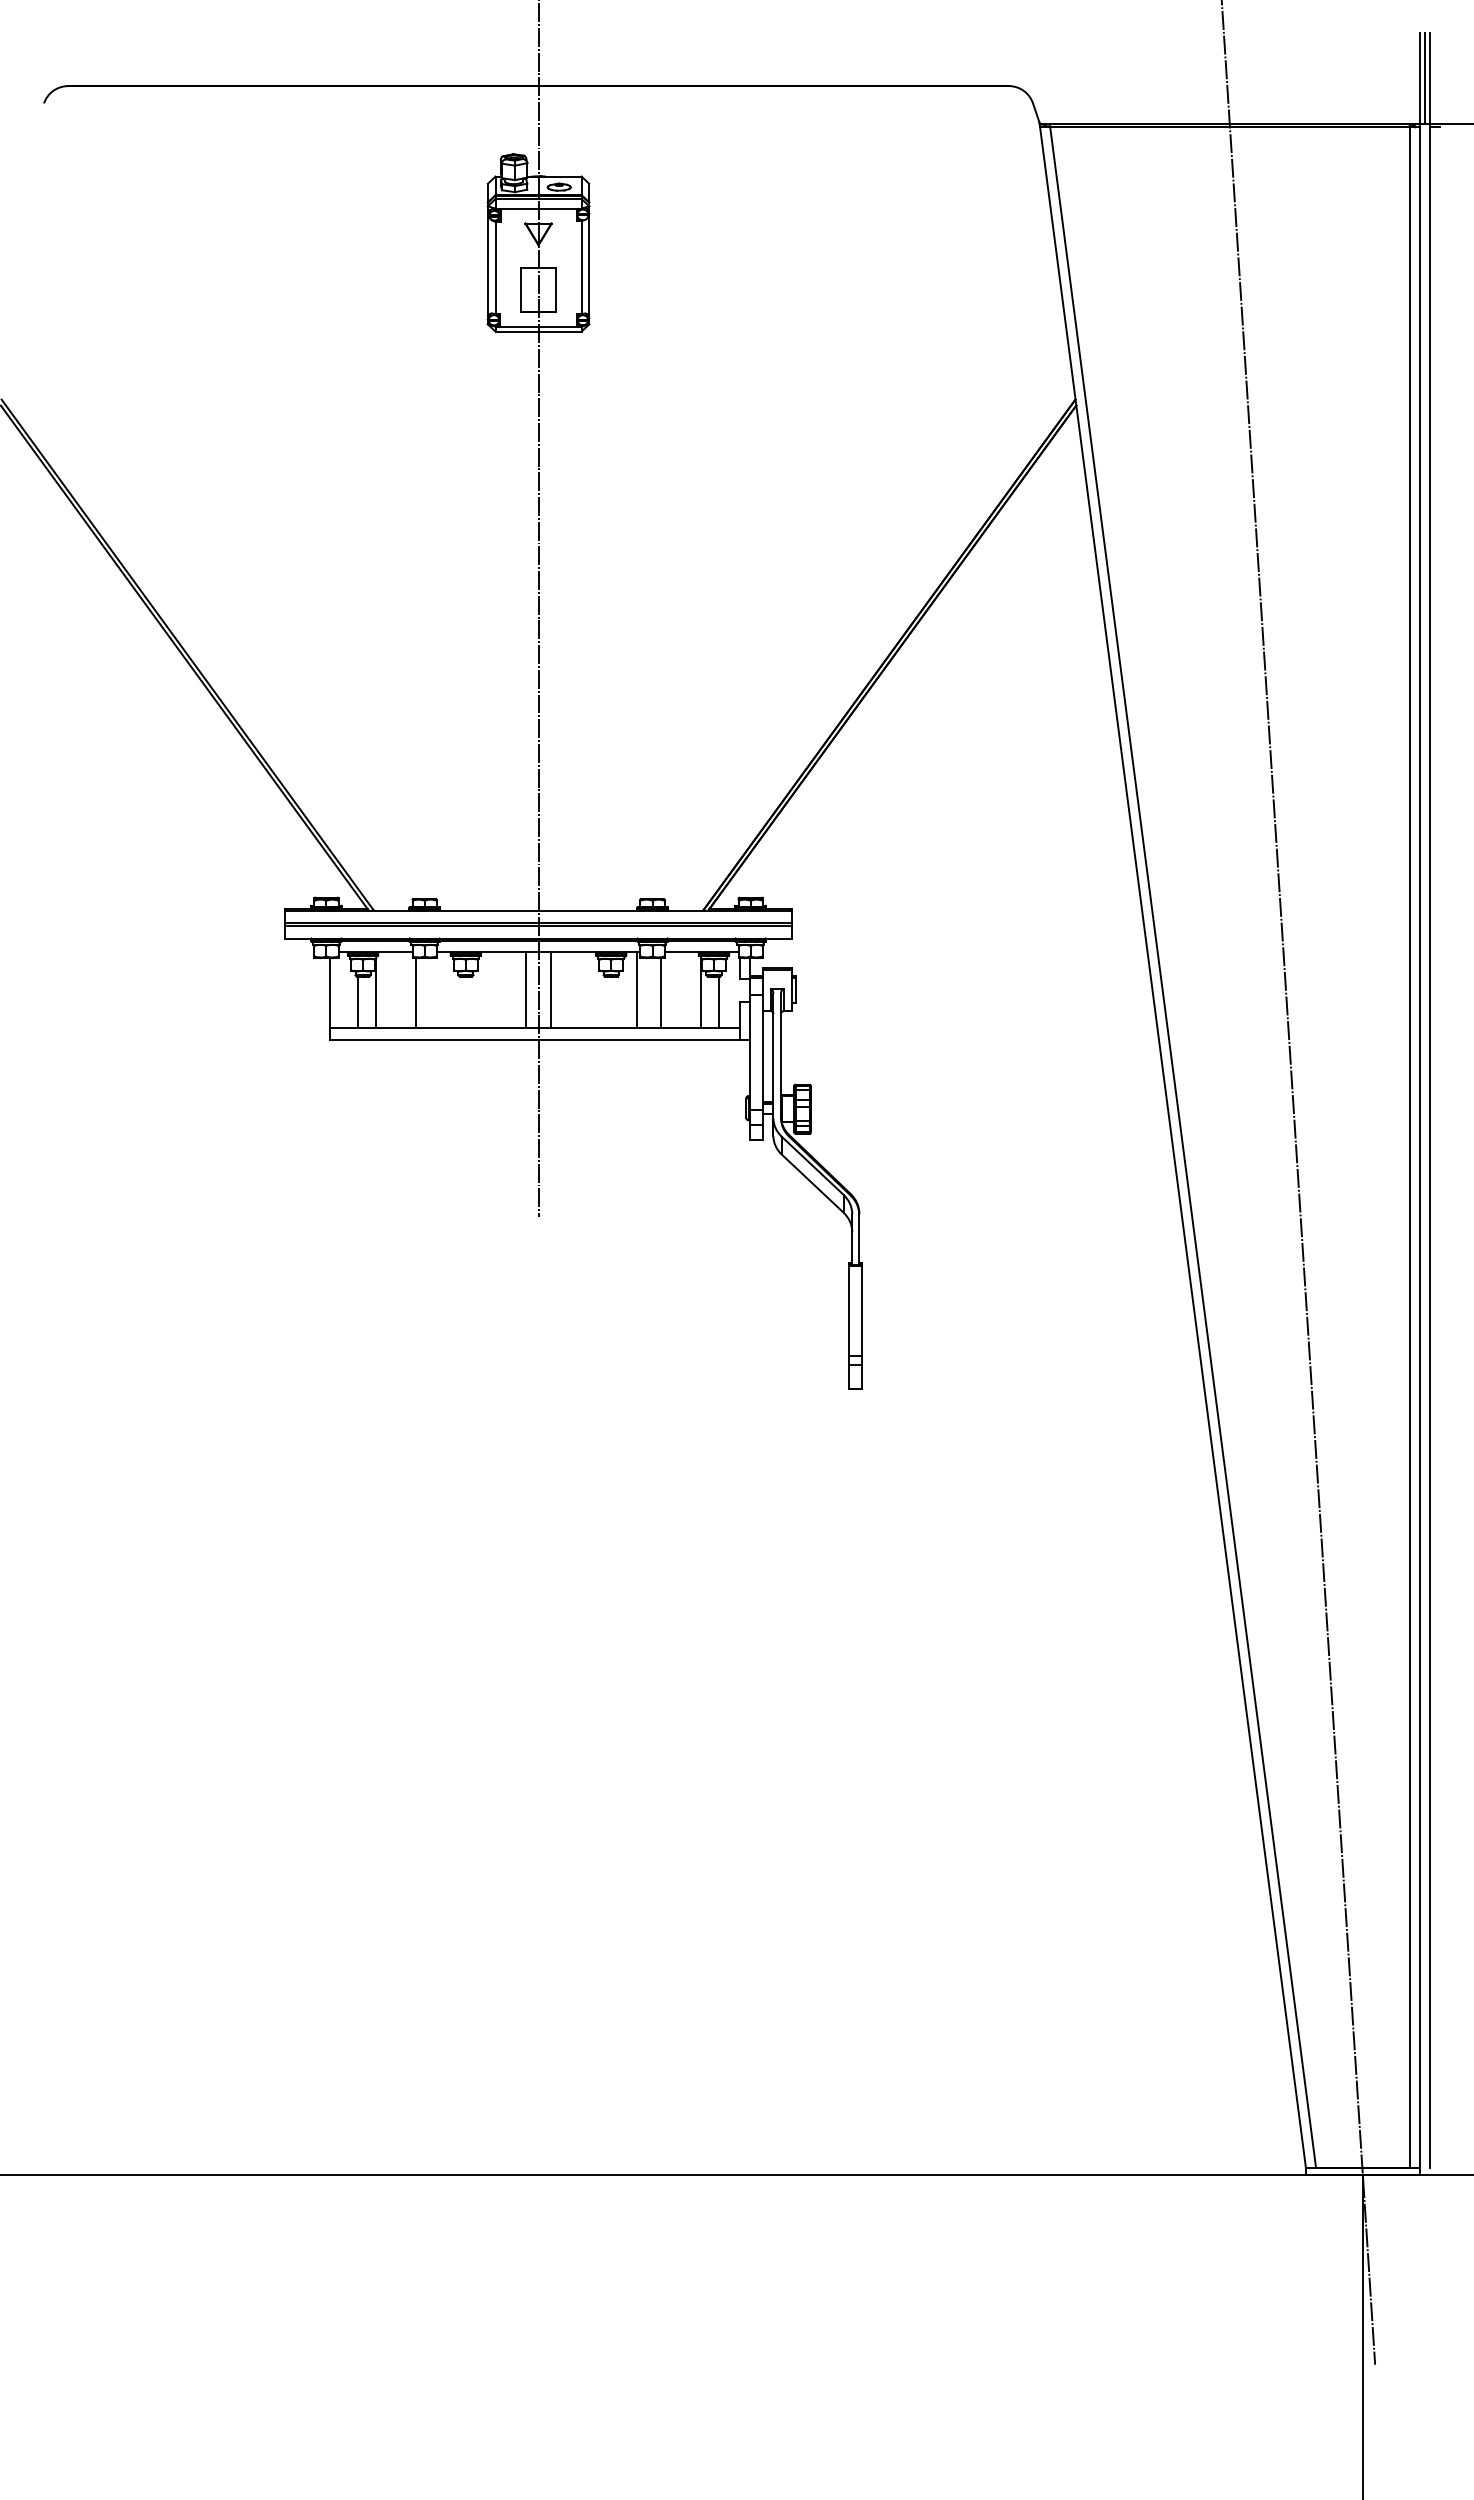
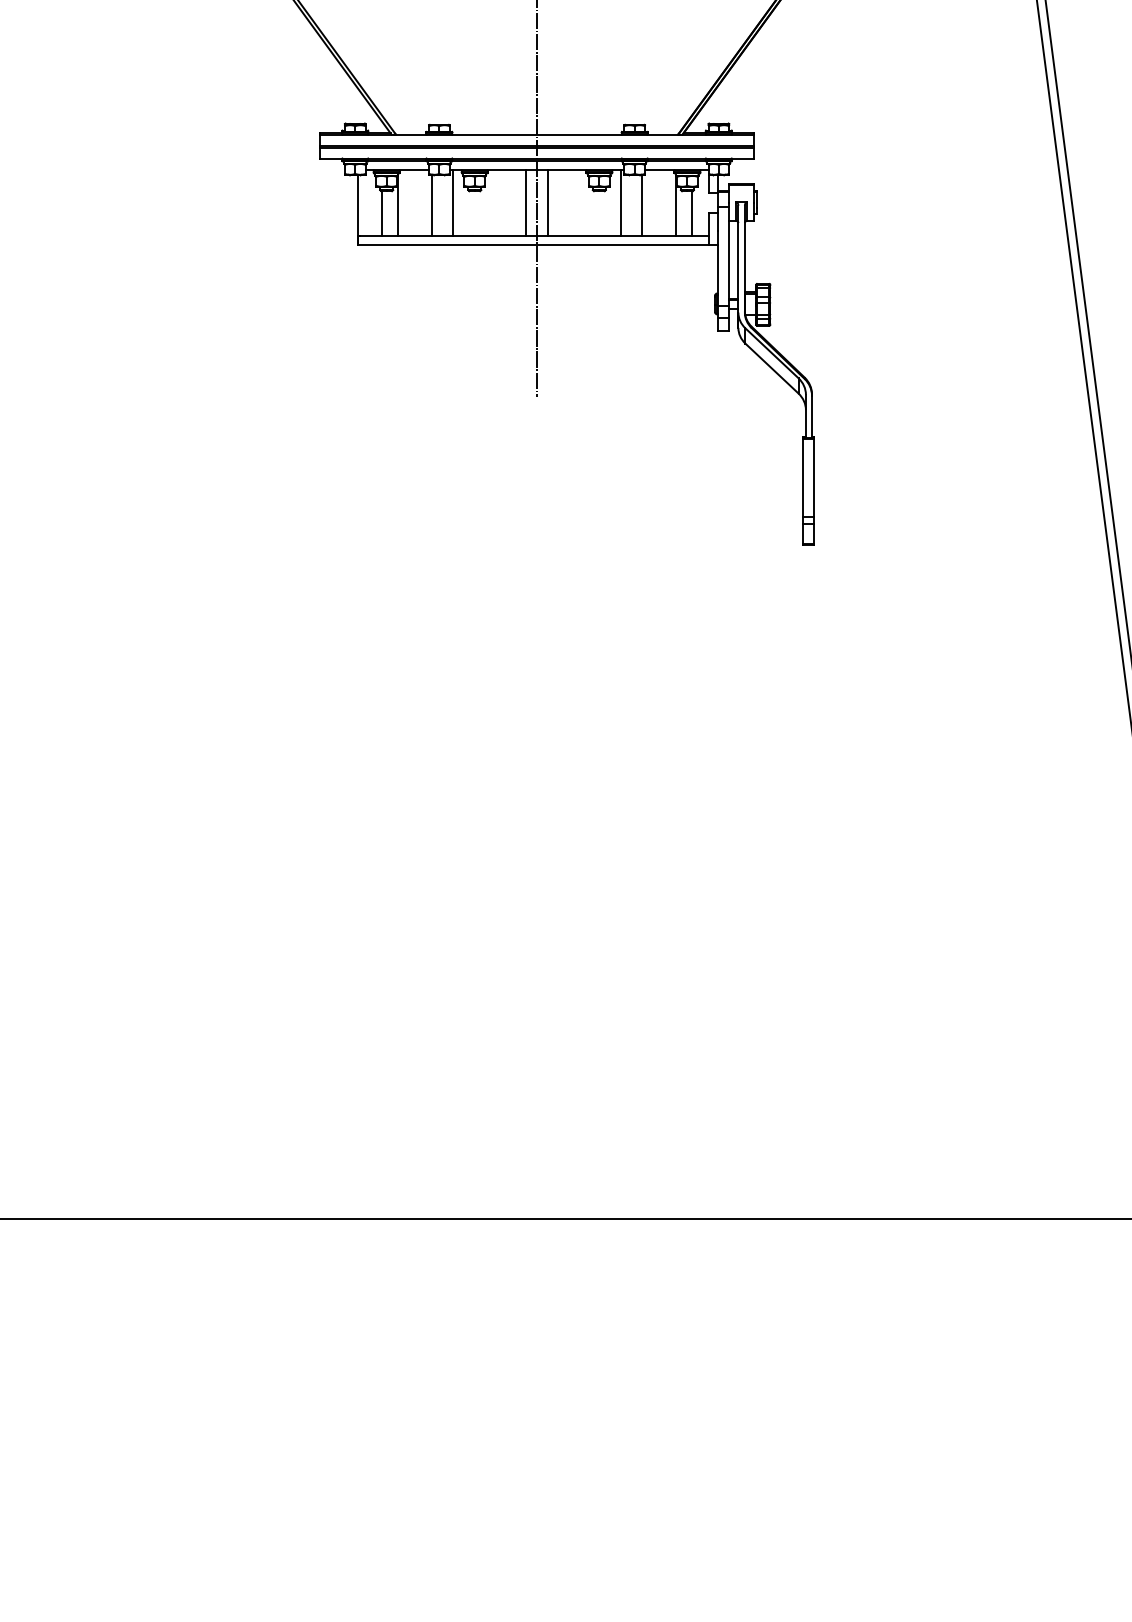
line: (440, 990) -> (453, 203), added

